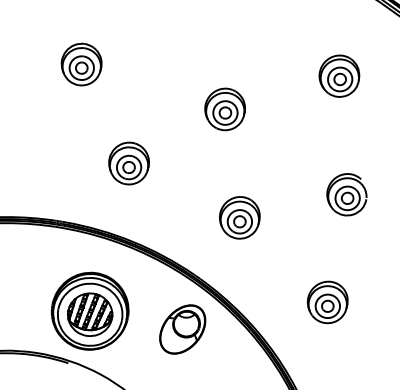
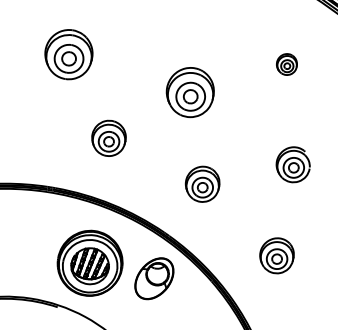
part: (81, 64) -> (68, 54), size x1.4
part: (338, 76) -> (286, 64), size x0.6
part: (224, 109) -> (189, 92), size x1.4
part: (89, 310) -> (89, 262), moved

